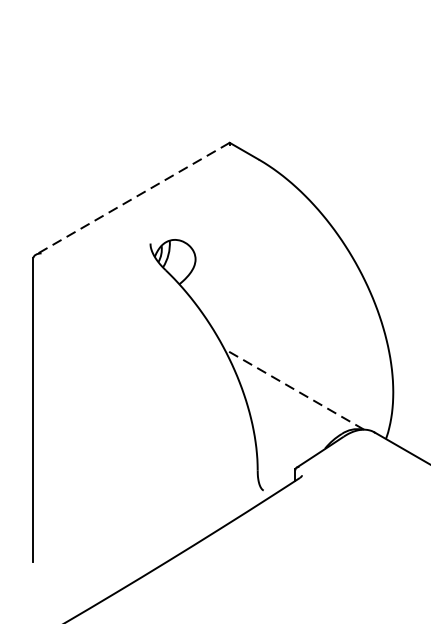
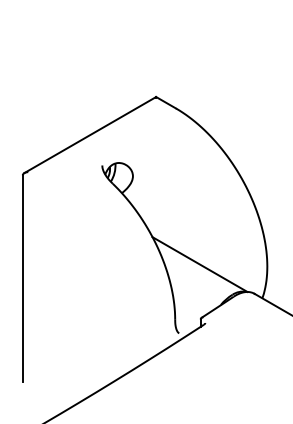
line: (131, 199) -> (89, 135), dashed -> solid
line: (294, 389) -> (200, 264), dashed -> solid

